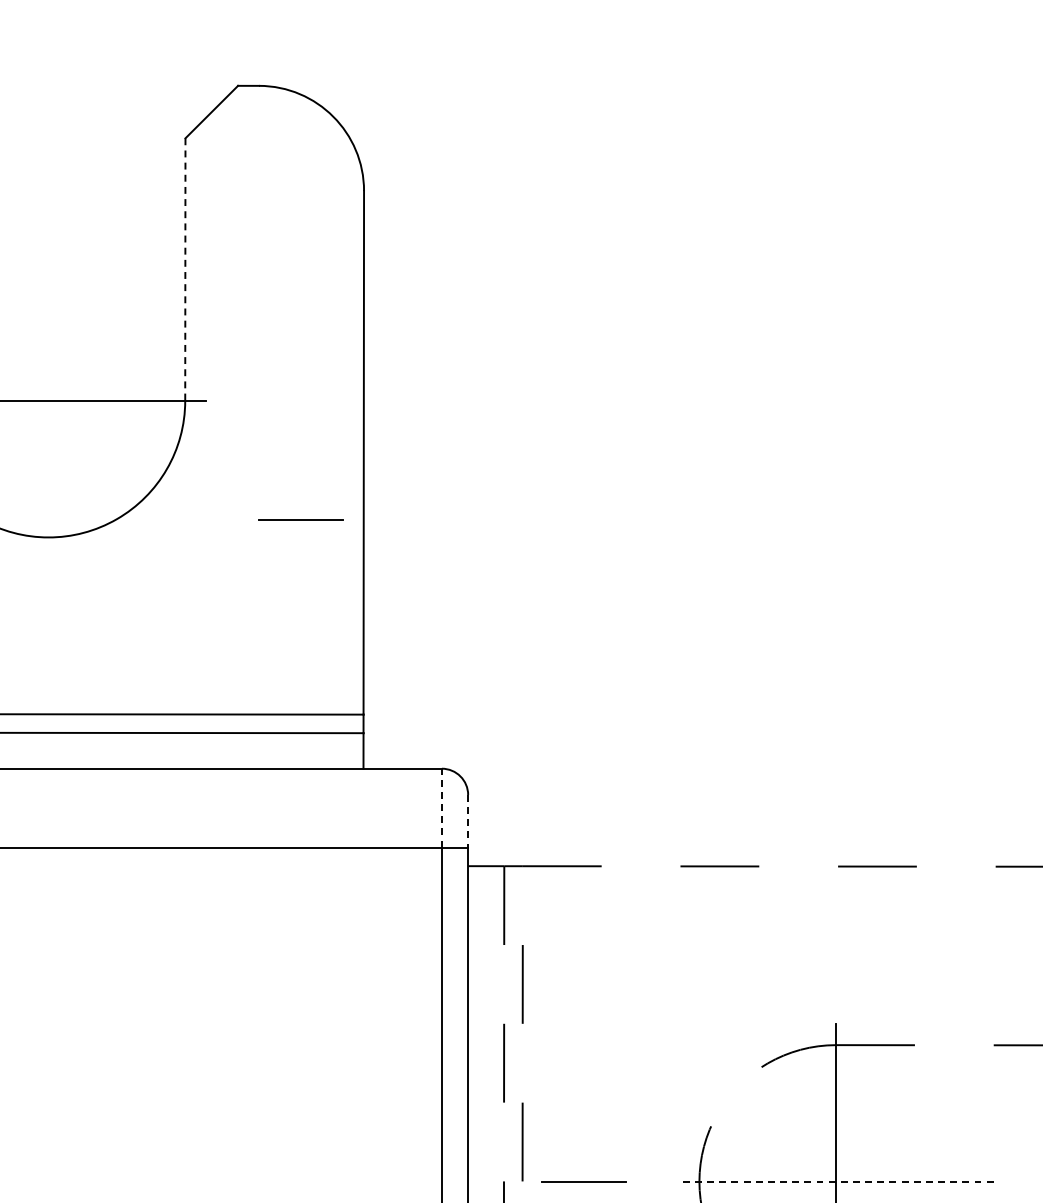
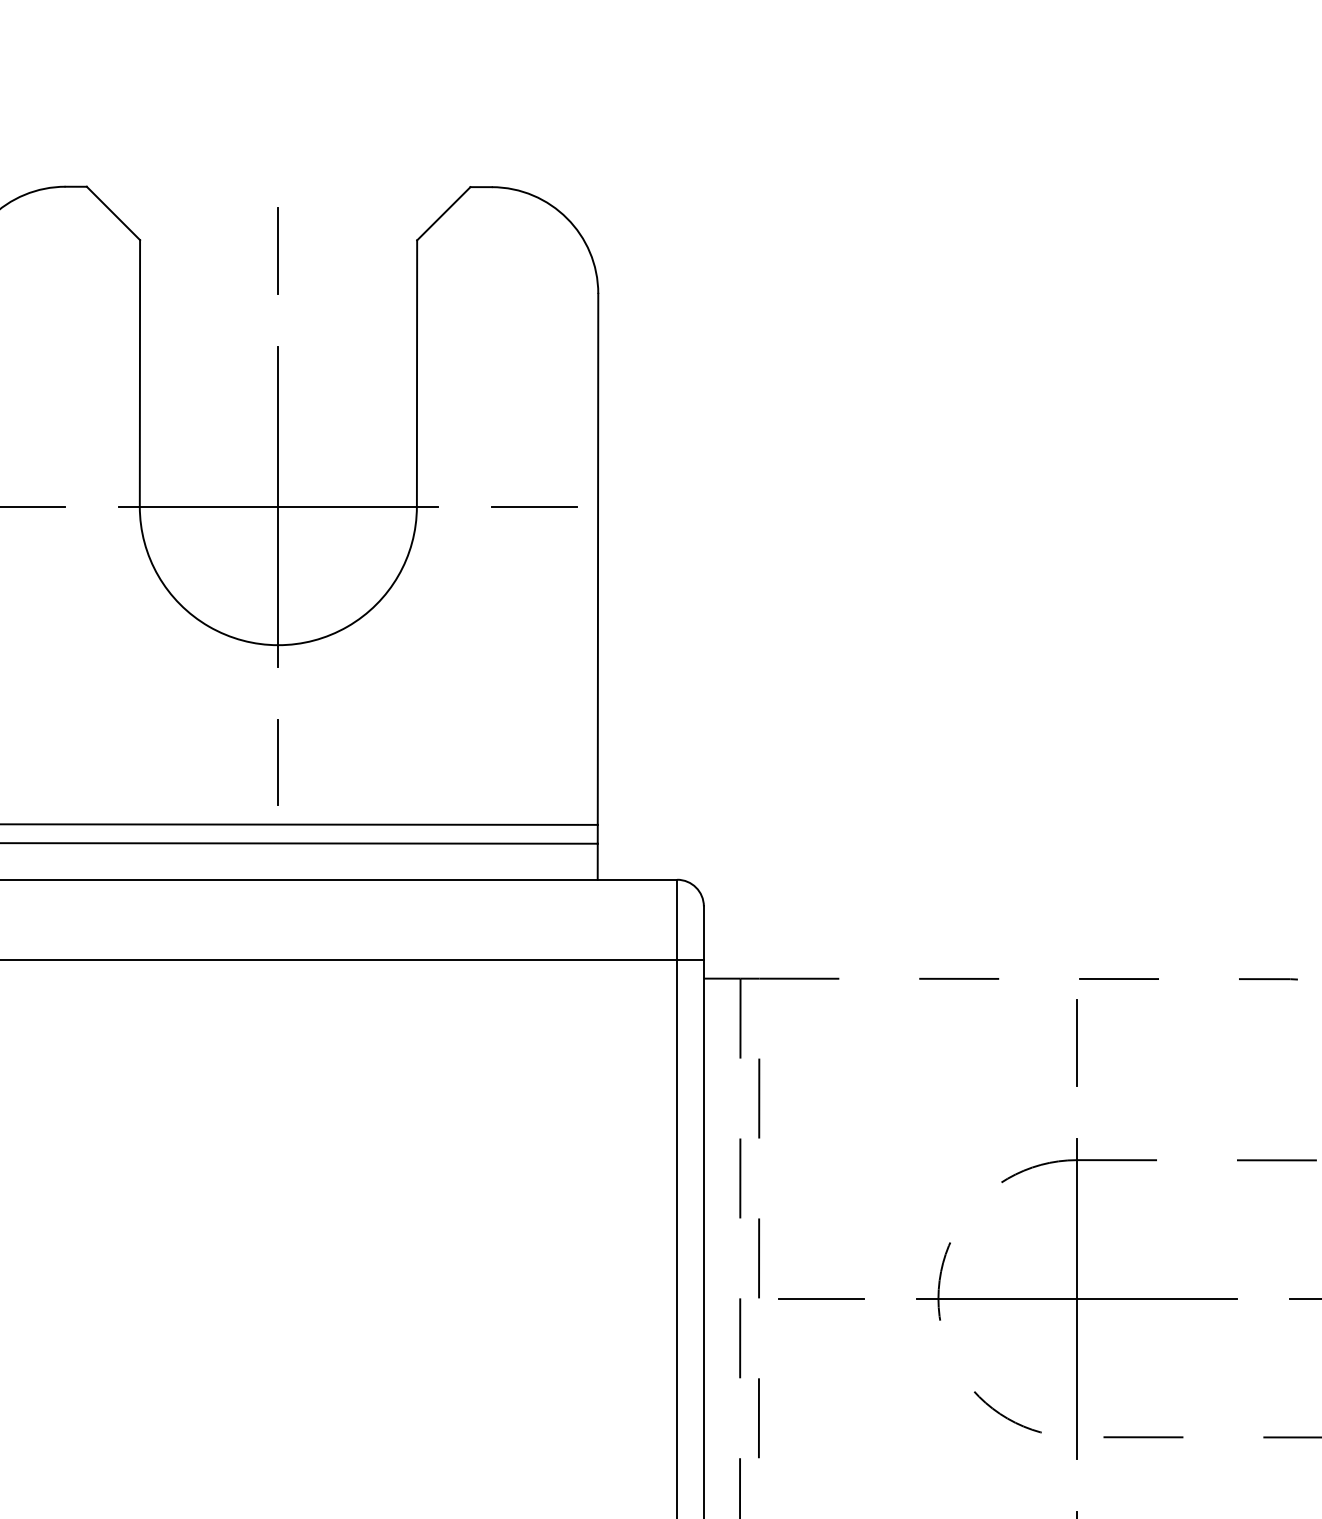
line: (47, 148) -> (277, 250), added
line: (185, 270) -> (417, 374), dashed -> solid
line: (48, 400) -> (278, 506), added
line: (301, 520) -> (534, 506), moved
line: (48, 653) -> (278, 762), added
line: (442, 807) -> (677, 919), dashed -> solid
line: (467, 821) -> (703, 933), dashed -> solid
line: (835, 929) -> (1076, 1042), added
line: (835, 1181) -> (1076, 1298), dashed -> solid

